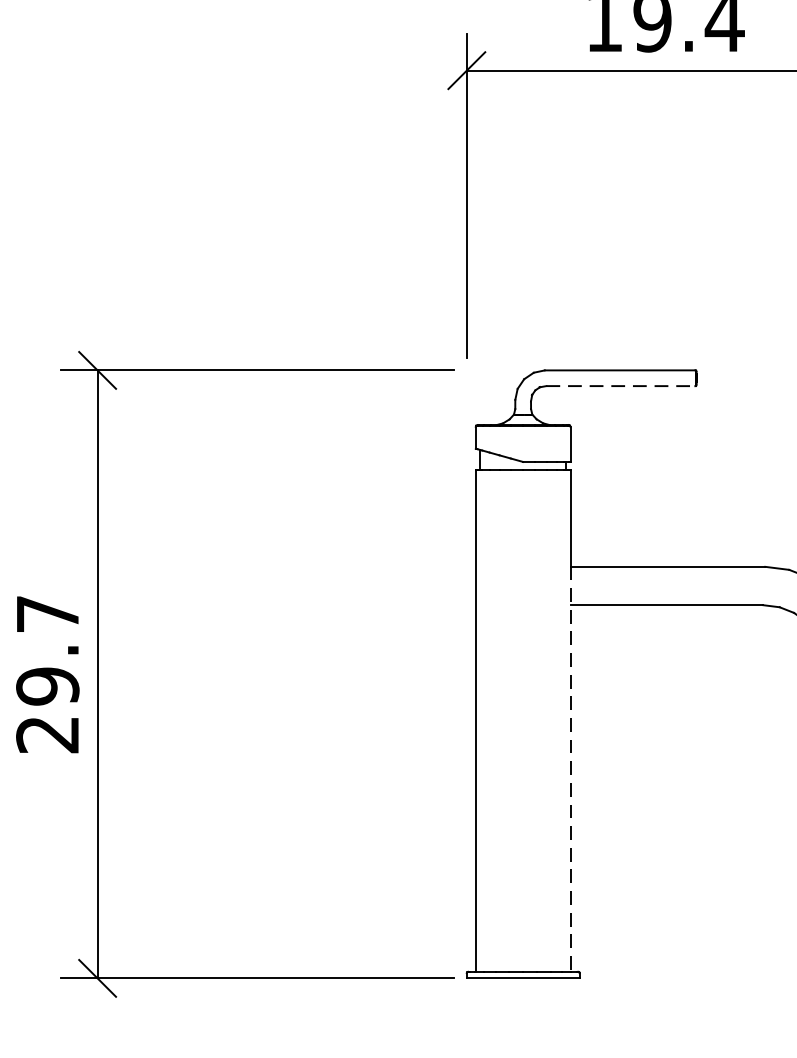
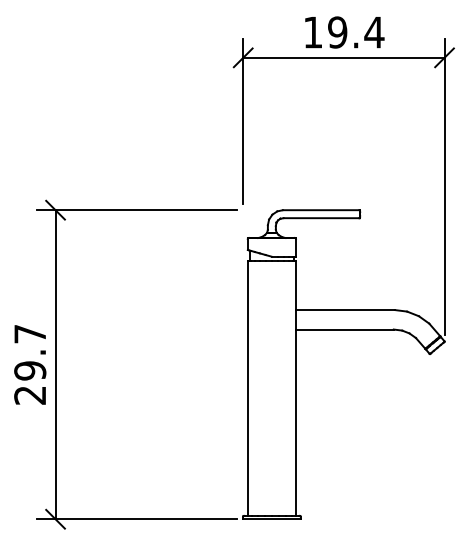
line: (620, 386) -> (321, 218), dashed -> solid
line: (569, 770) -> (295, 413), dashed -> solid

